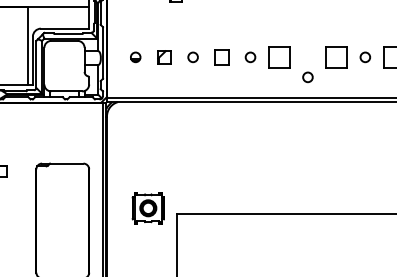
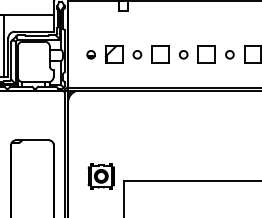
part: (164, 57) -> (114, 54), size x1.67
part: (221, 57) -> (160, 54), size x1.43
circle: (307, 77) -> (229, 54), moved

